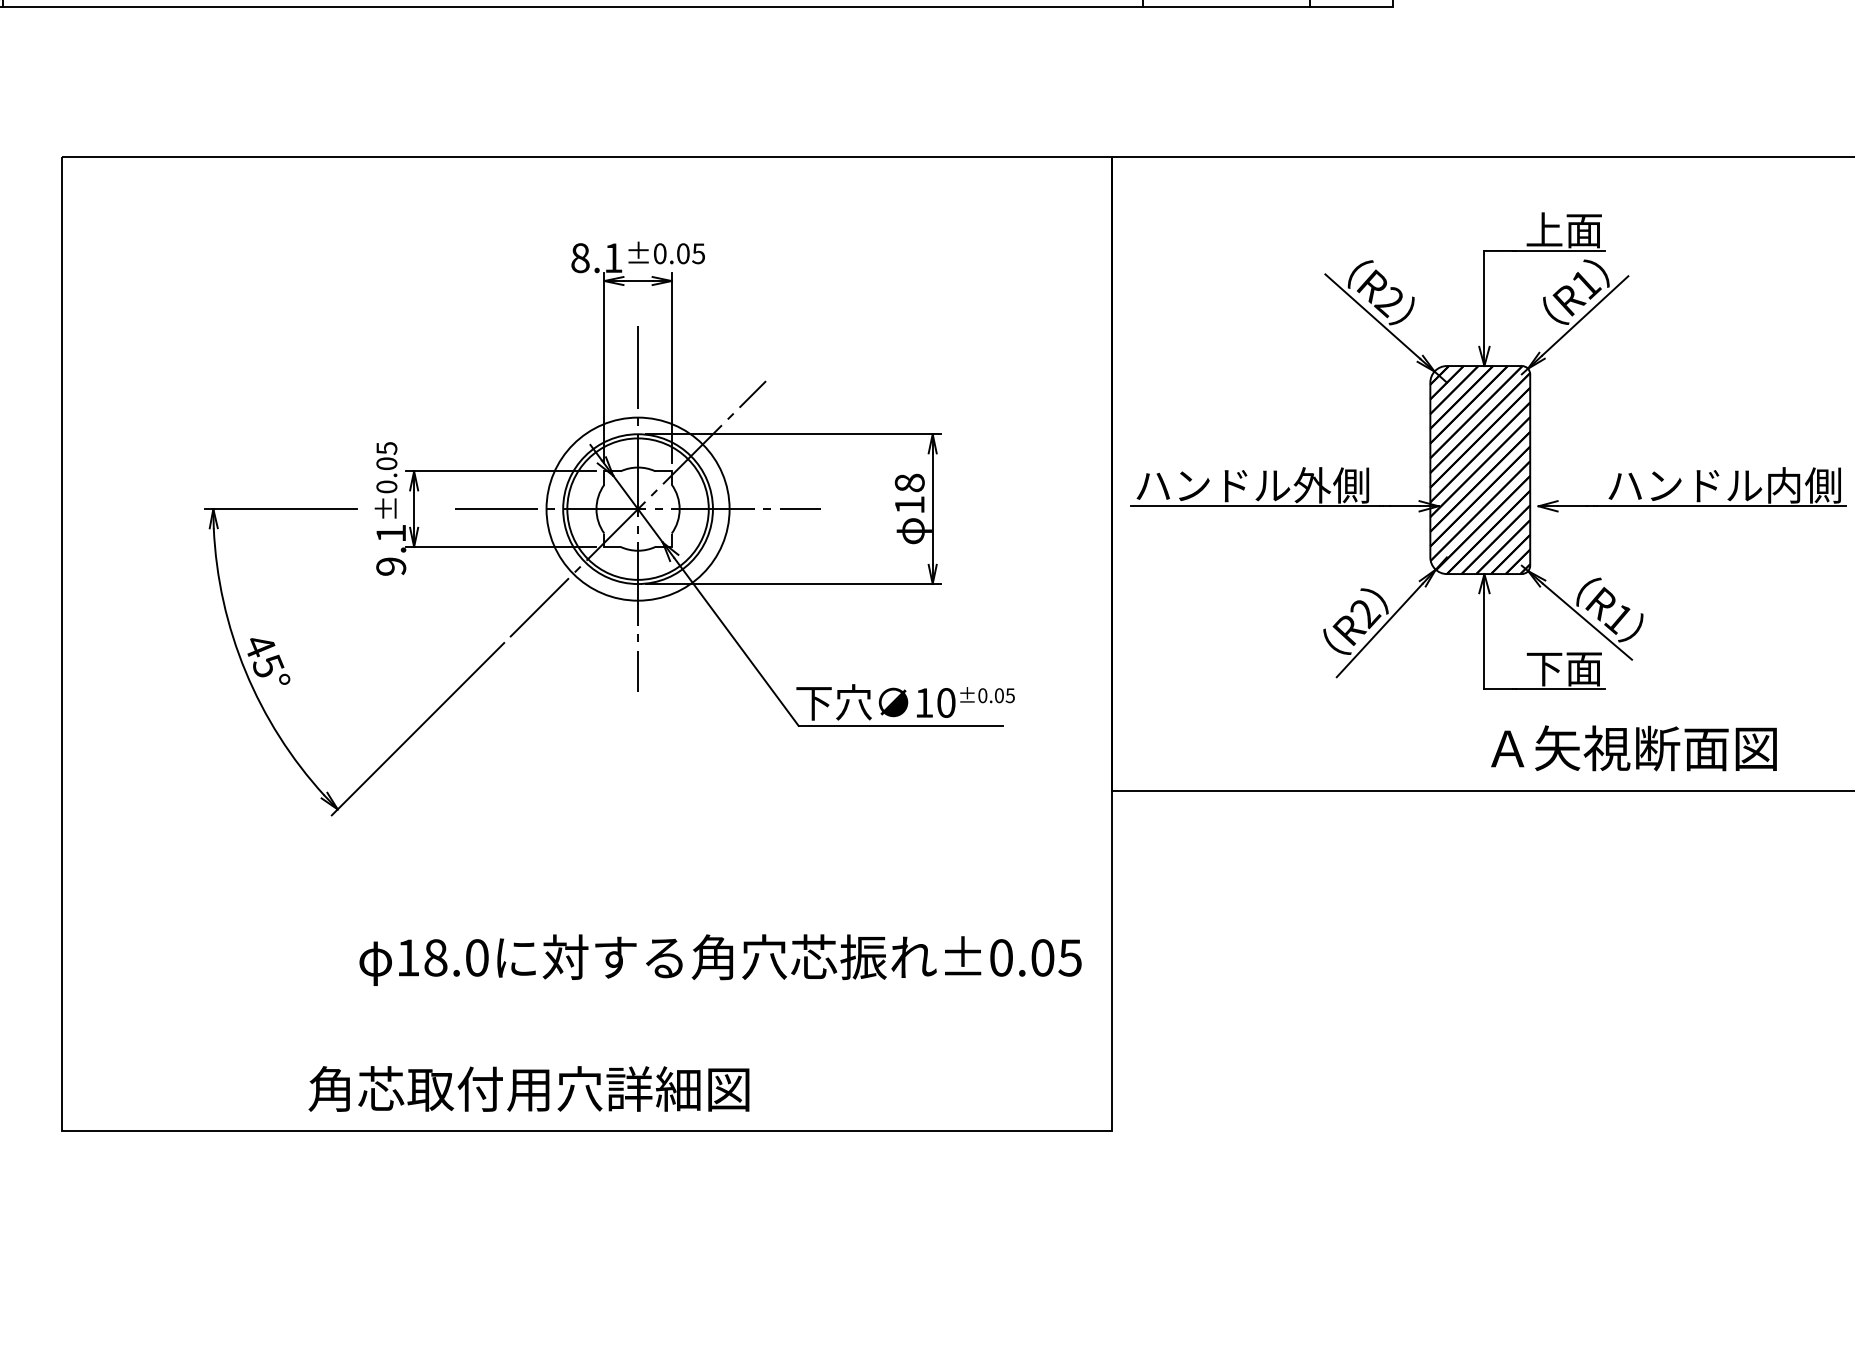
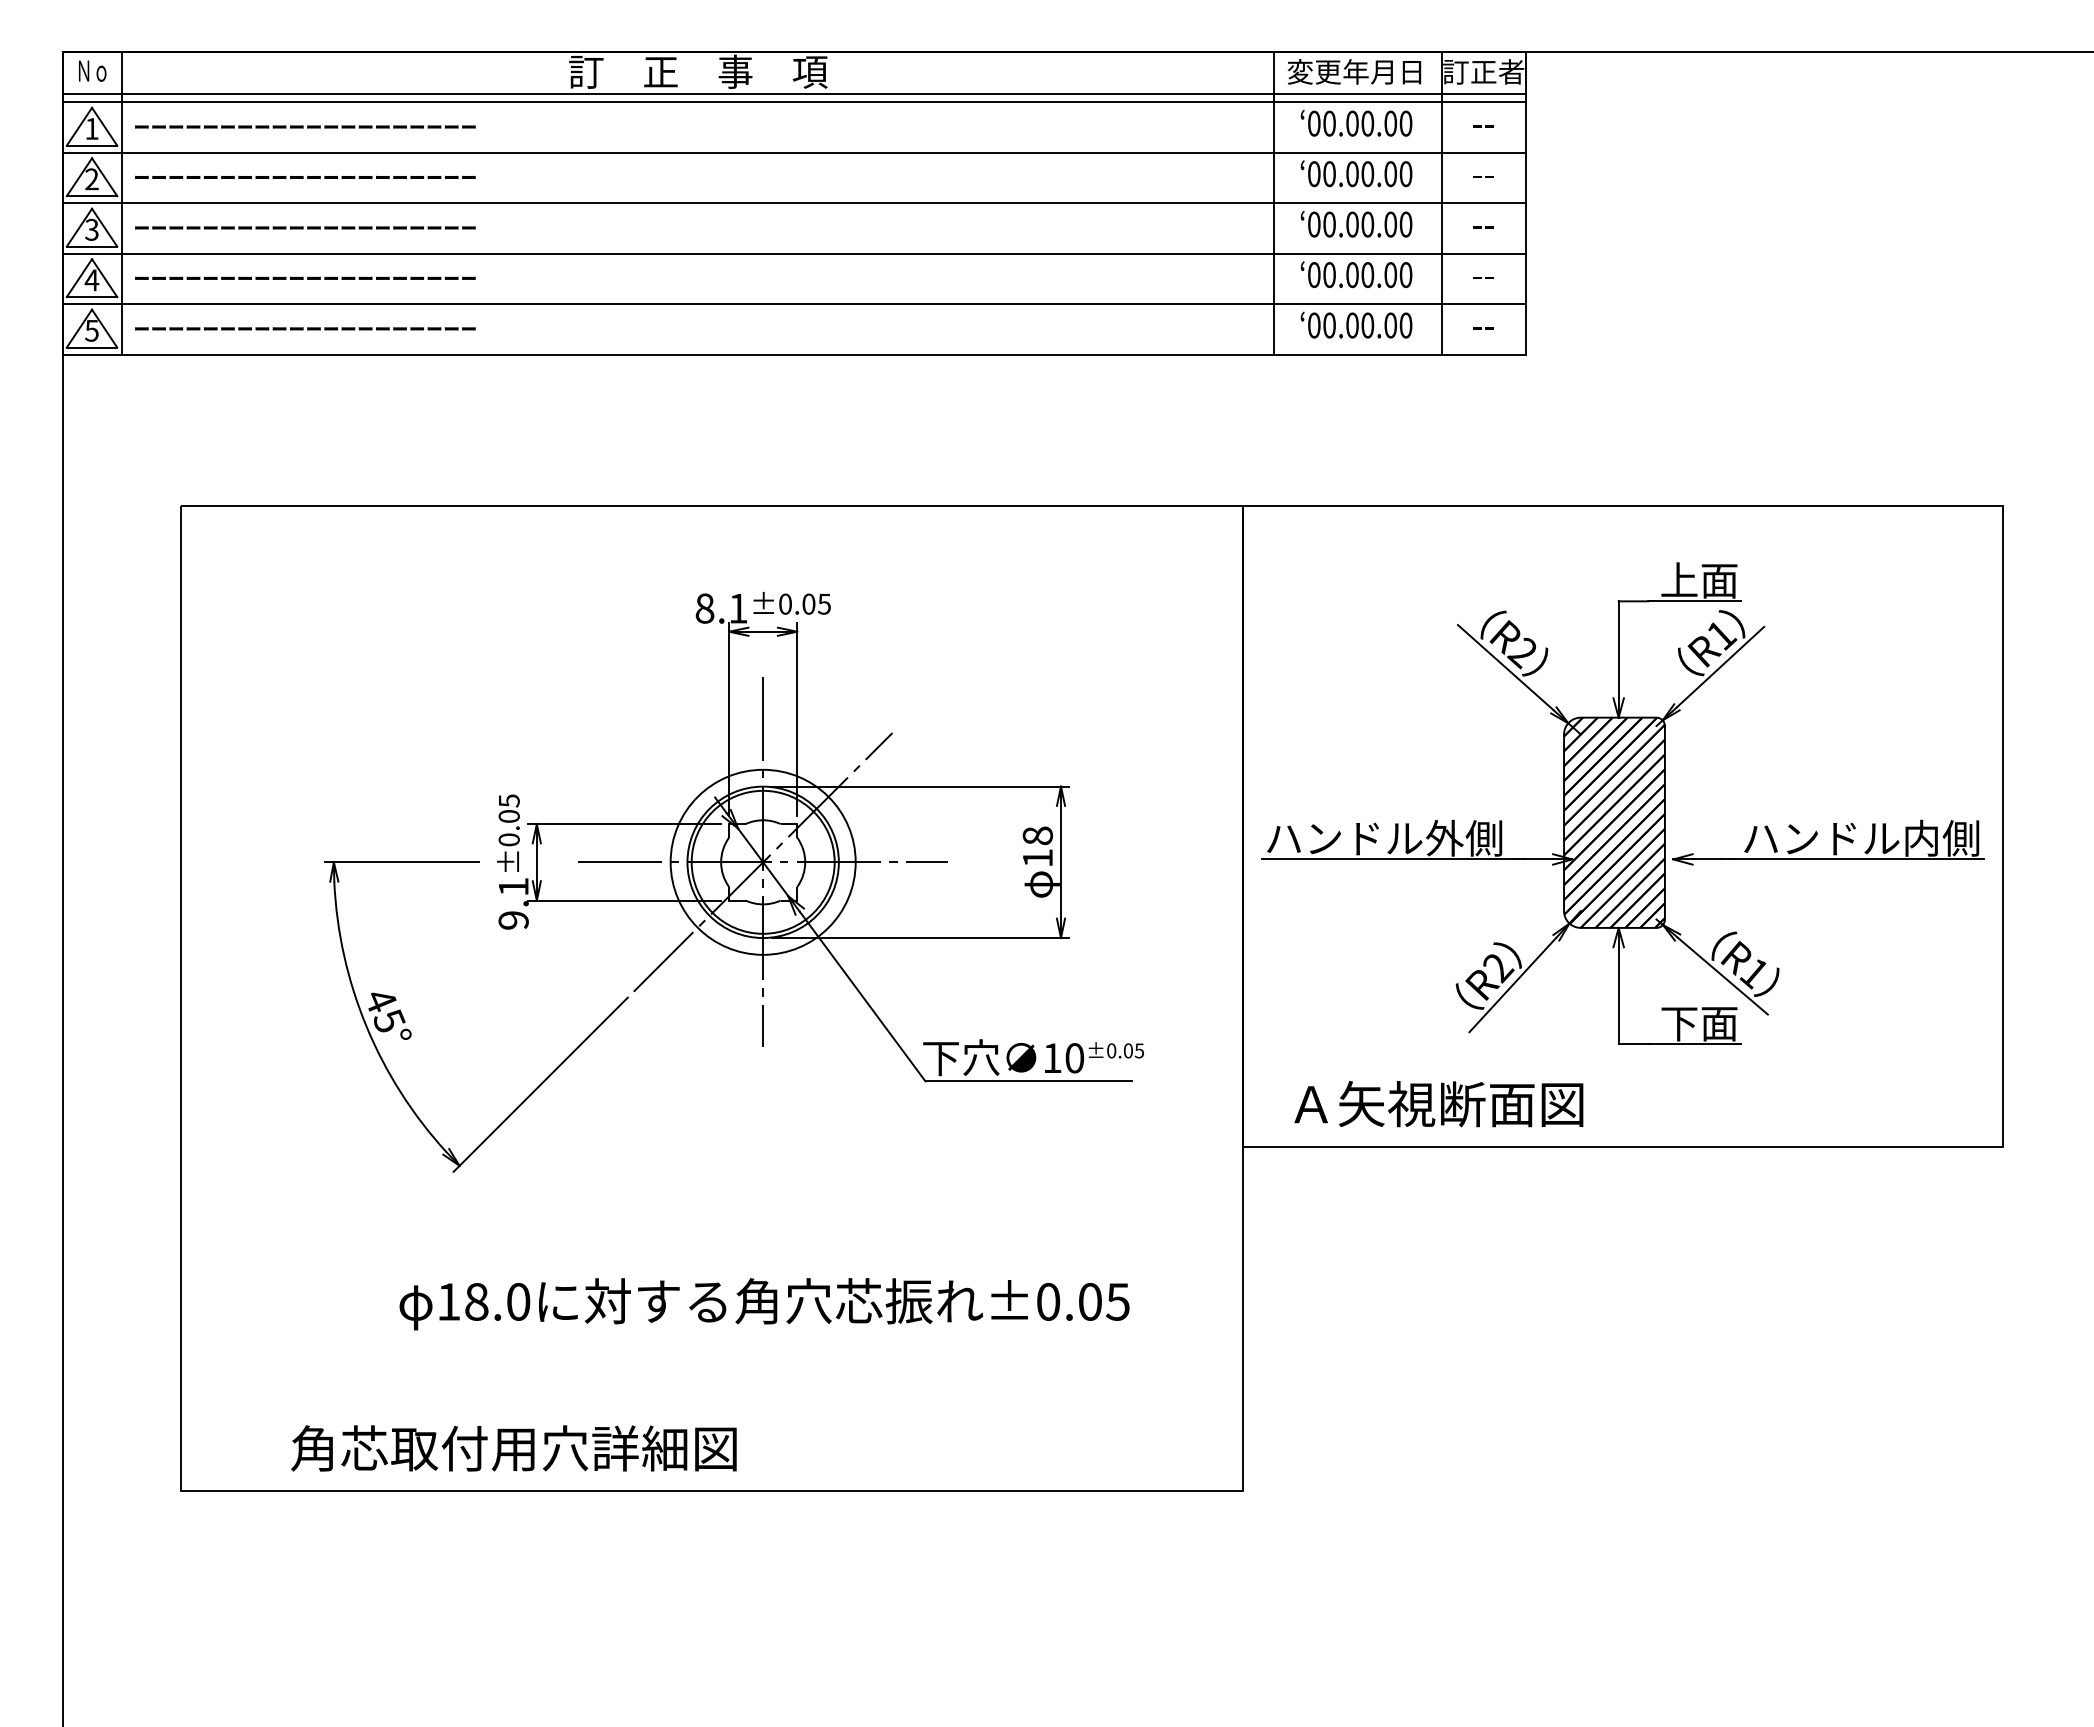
text: (1633, 747) -> (1438, 1103), moved
text: (720, 960) -> (764, 1304), moved
text: (528, 1089) -> (513, 1448), moved

